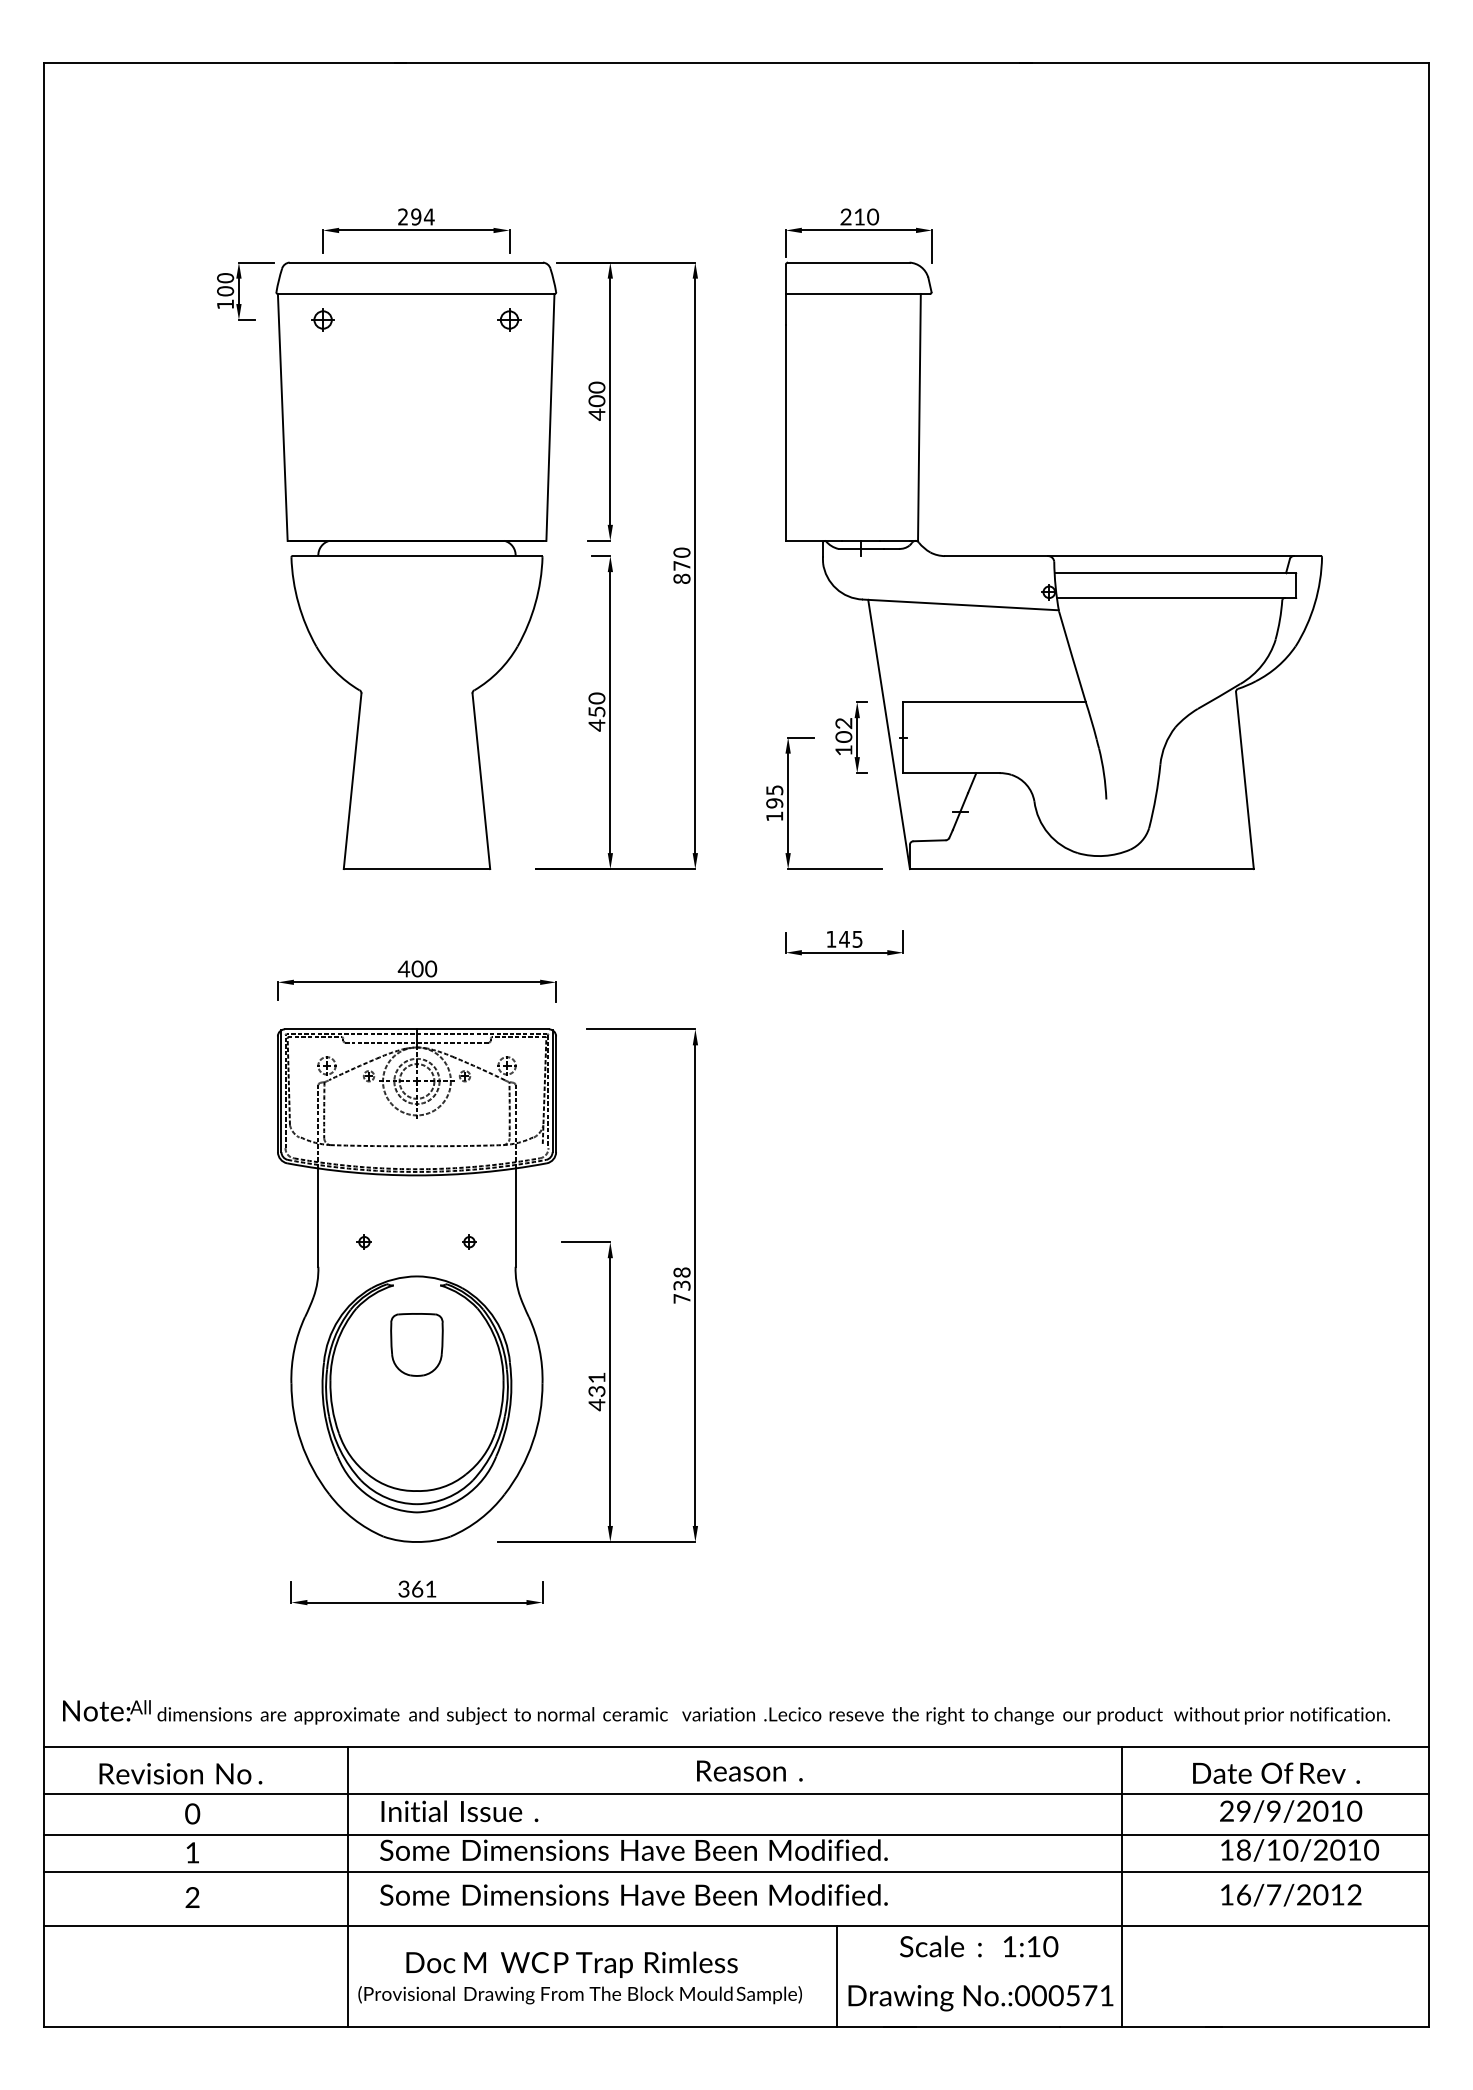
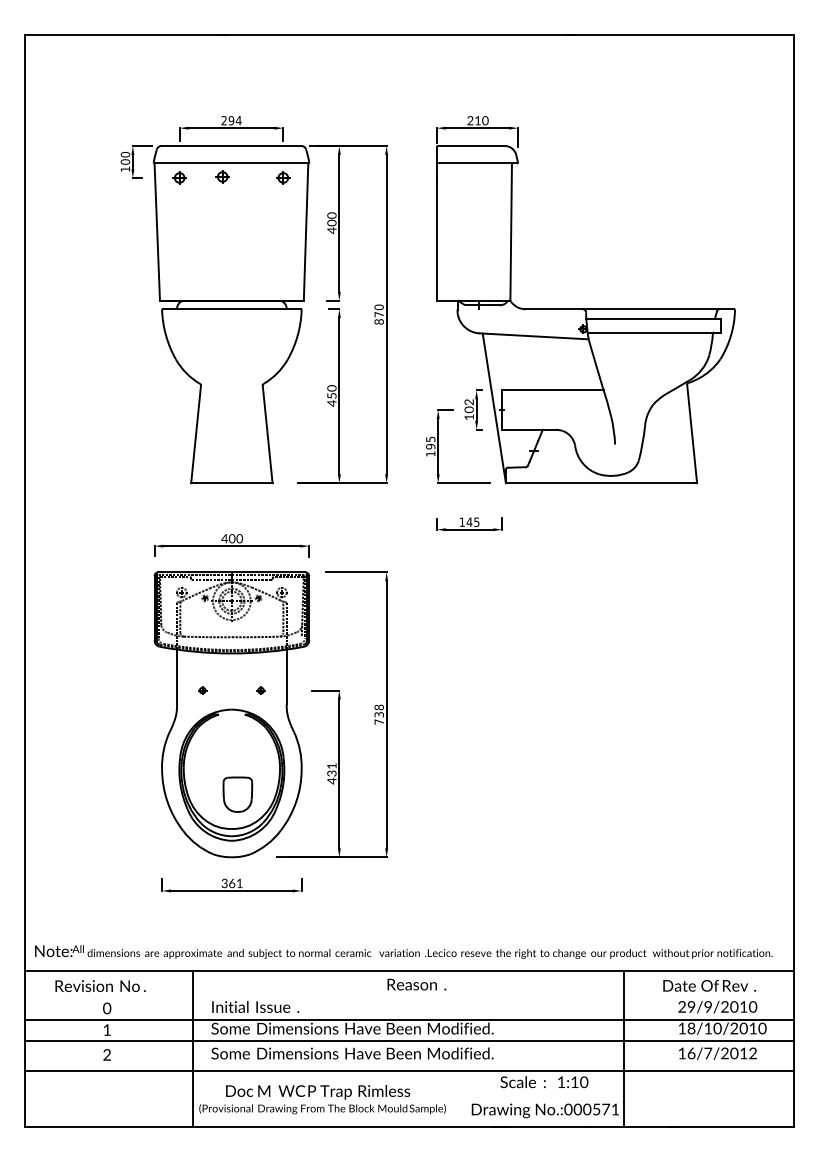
part: (400, 317) -> (222, 176), added
part: (416, 1344) -> (237, 794), moved
line: (736, 1794) -> (409, 997), removed
line: (837, 1975) -> (465, 1098), removed

